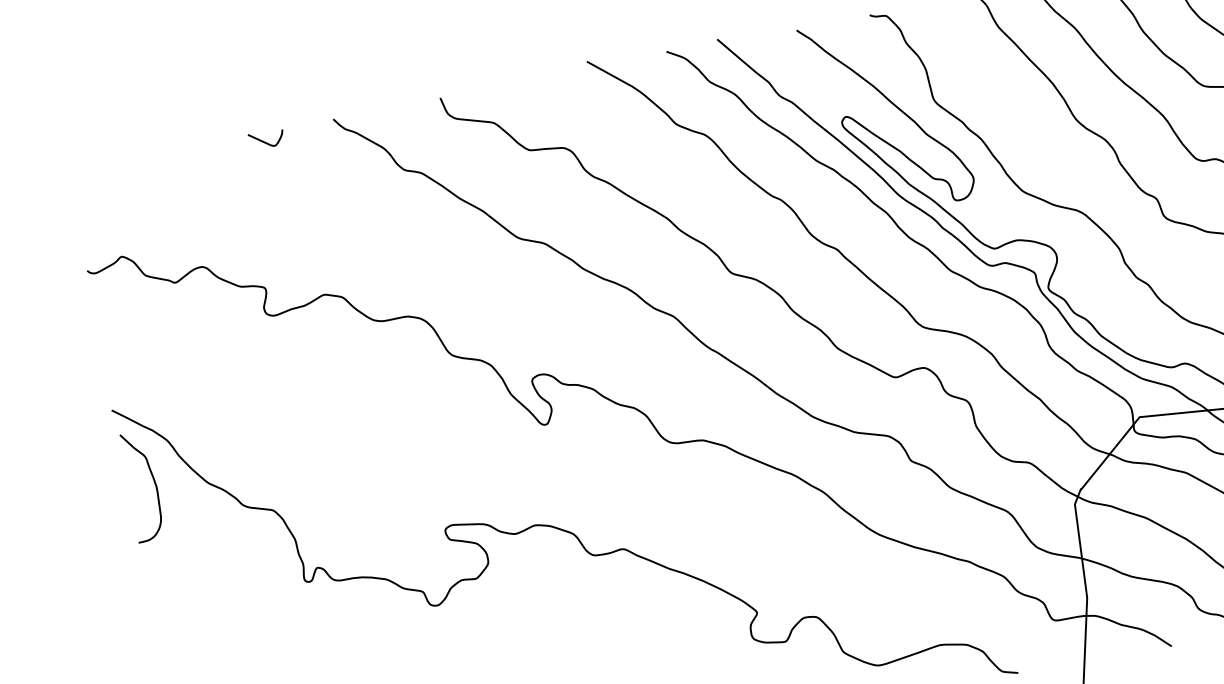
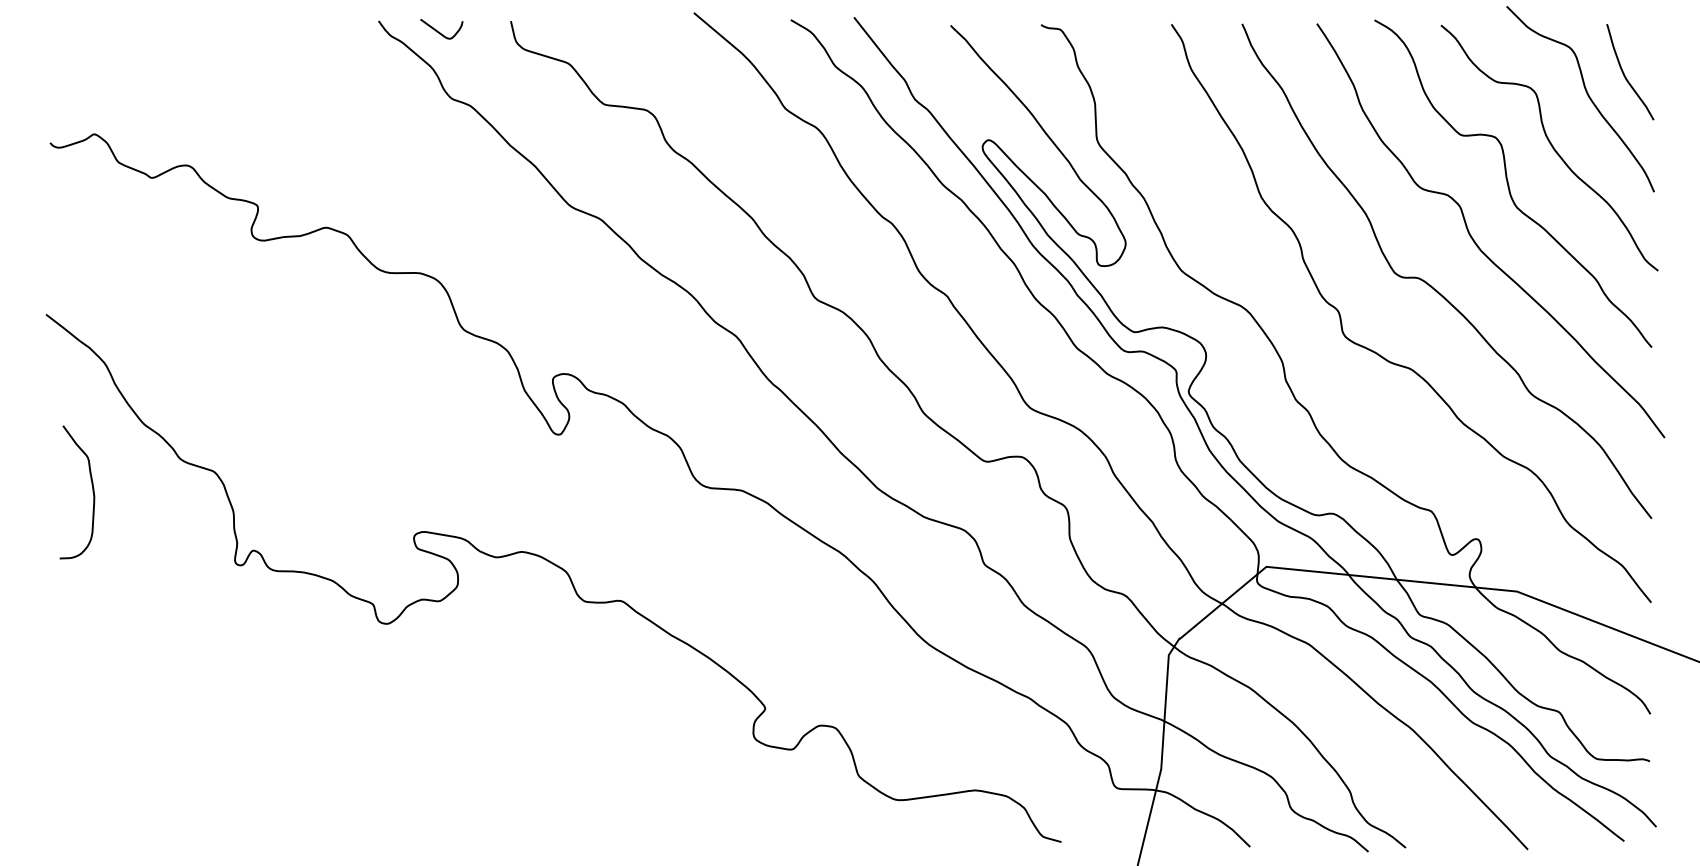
curve: (265, 141) -> (439, 31), moved
curve: (154, 484) -> (92, 492), moved

